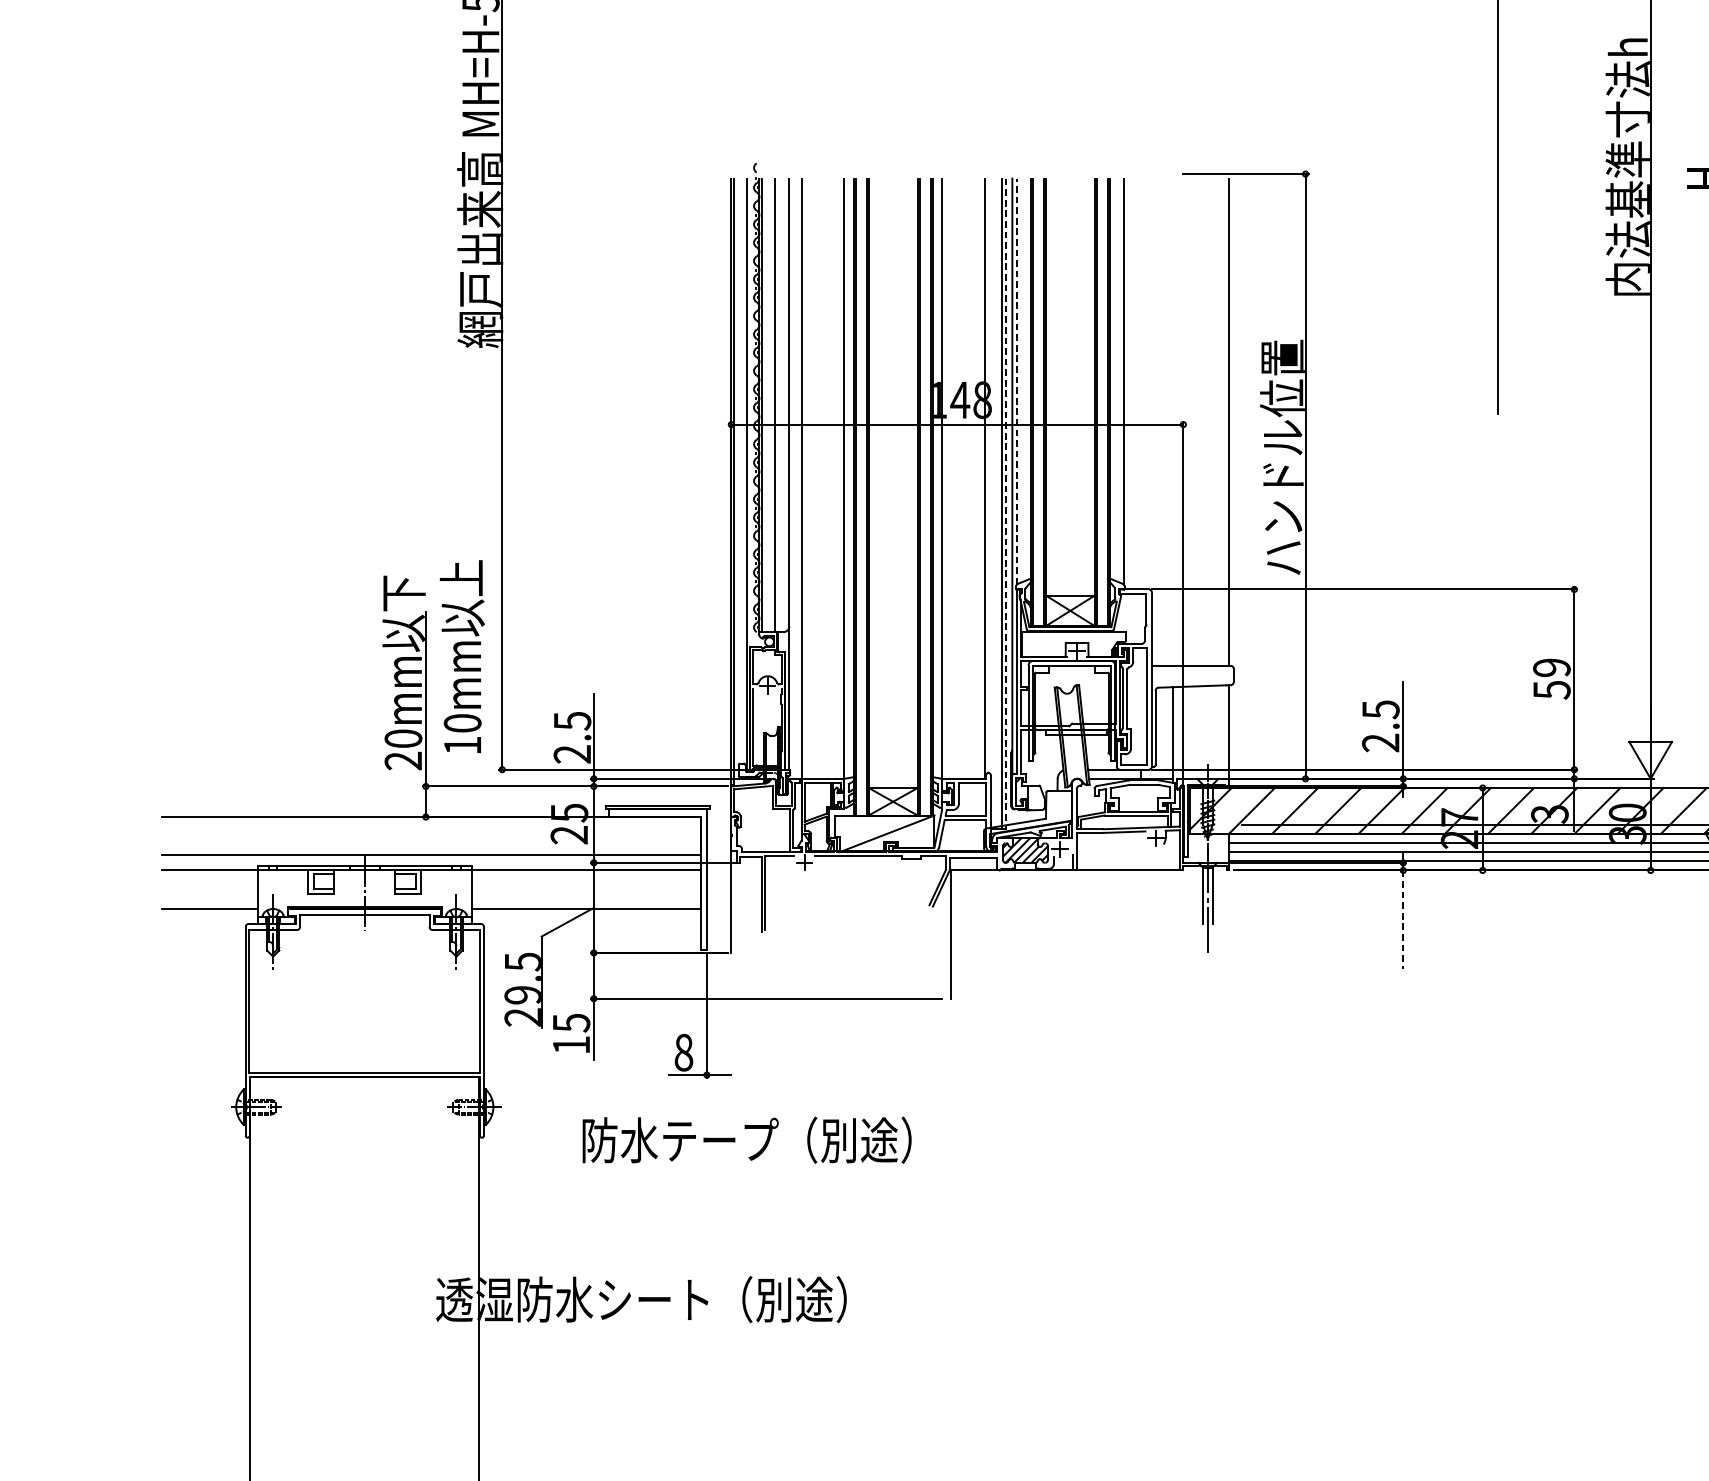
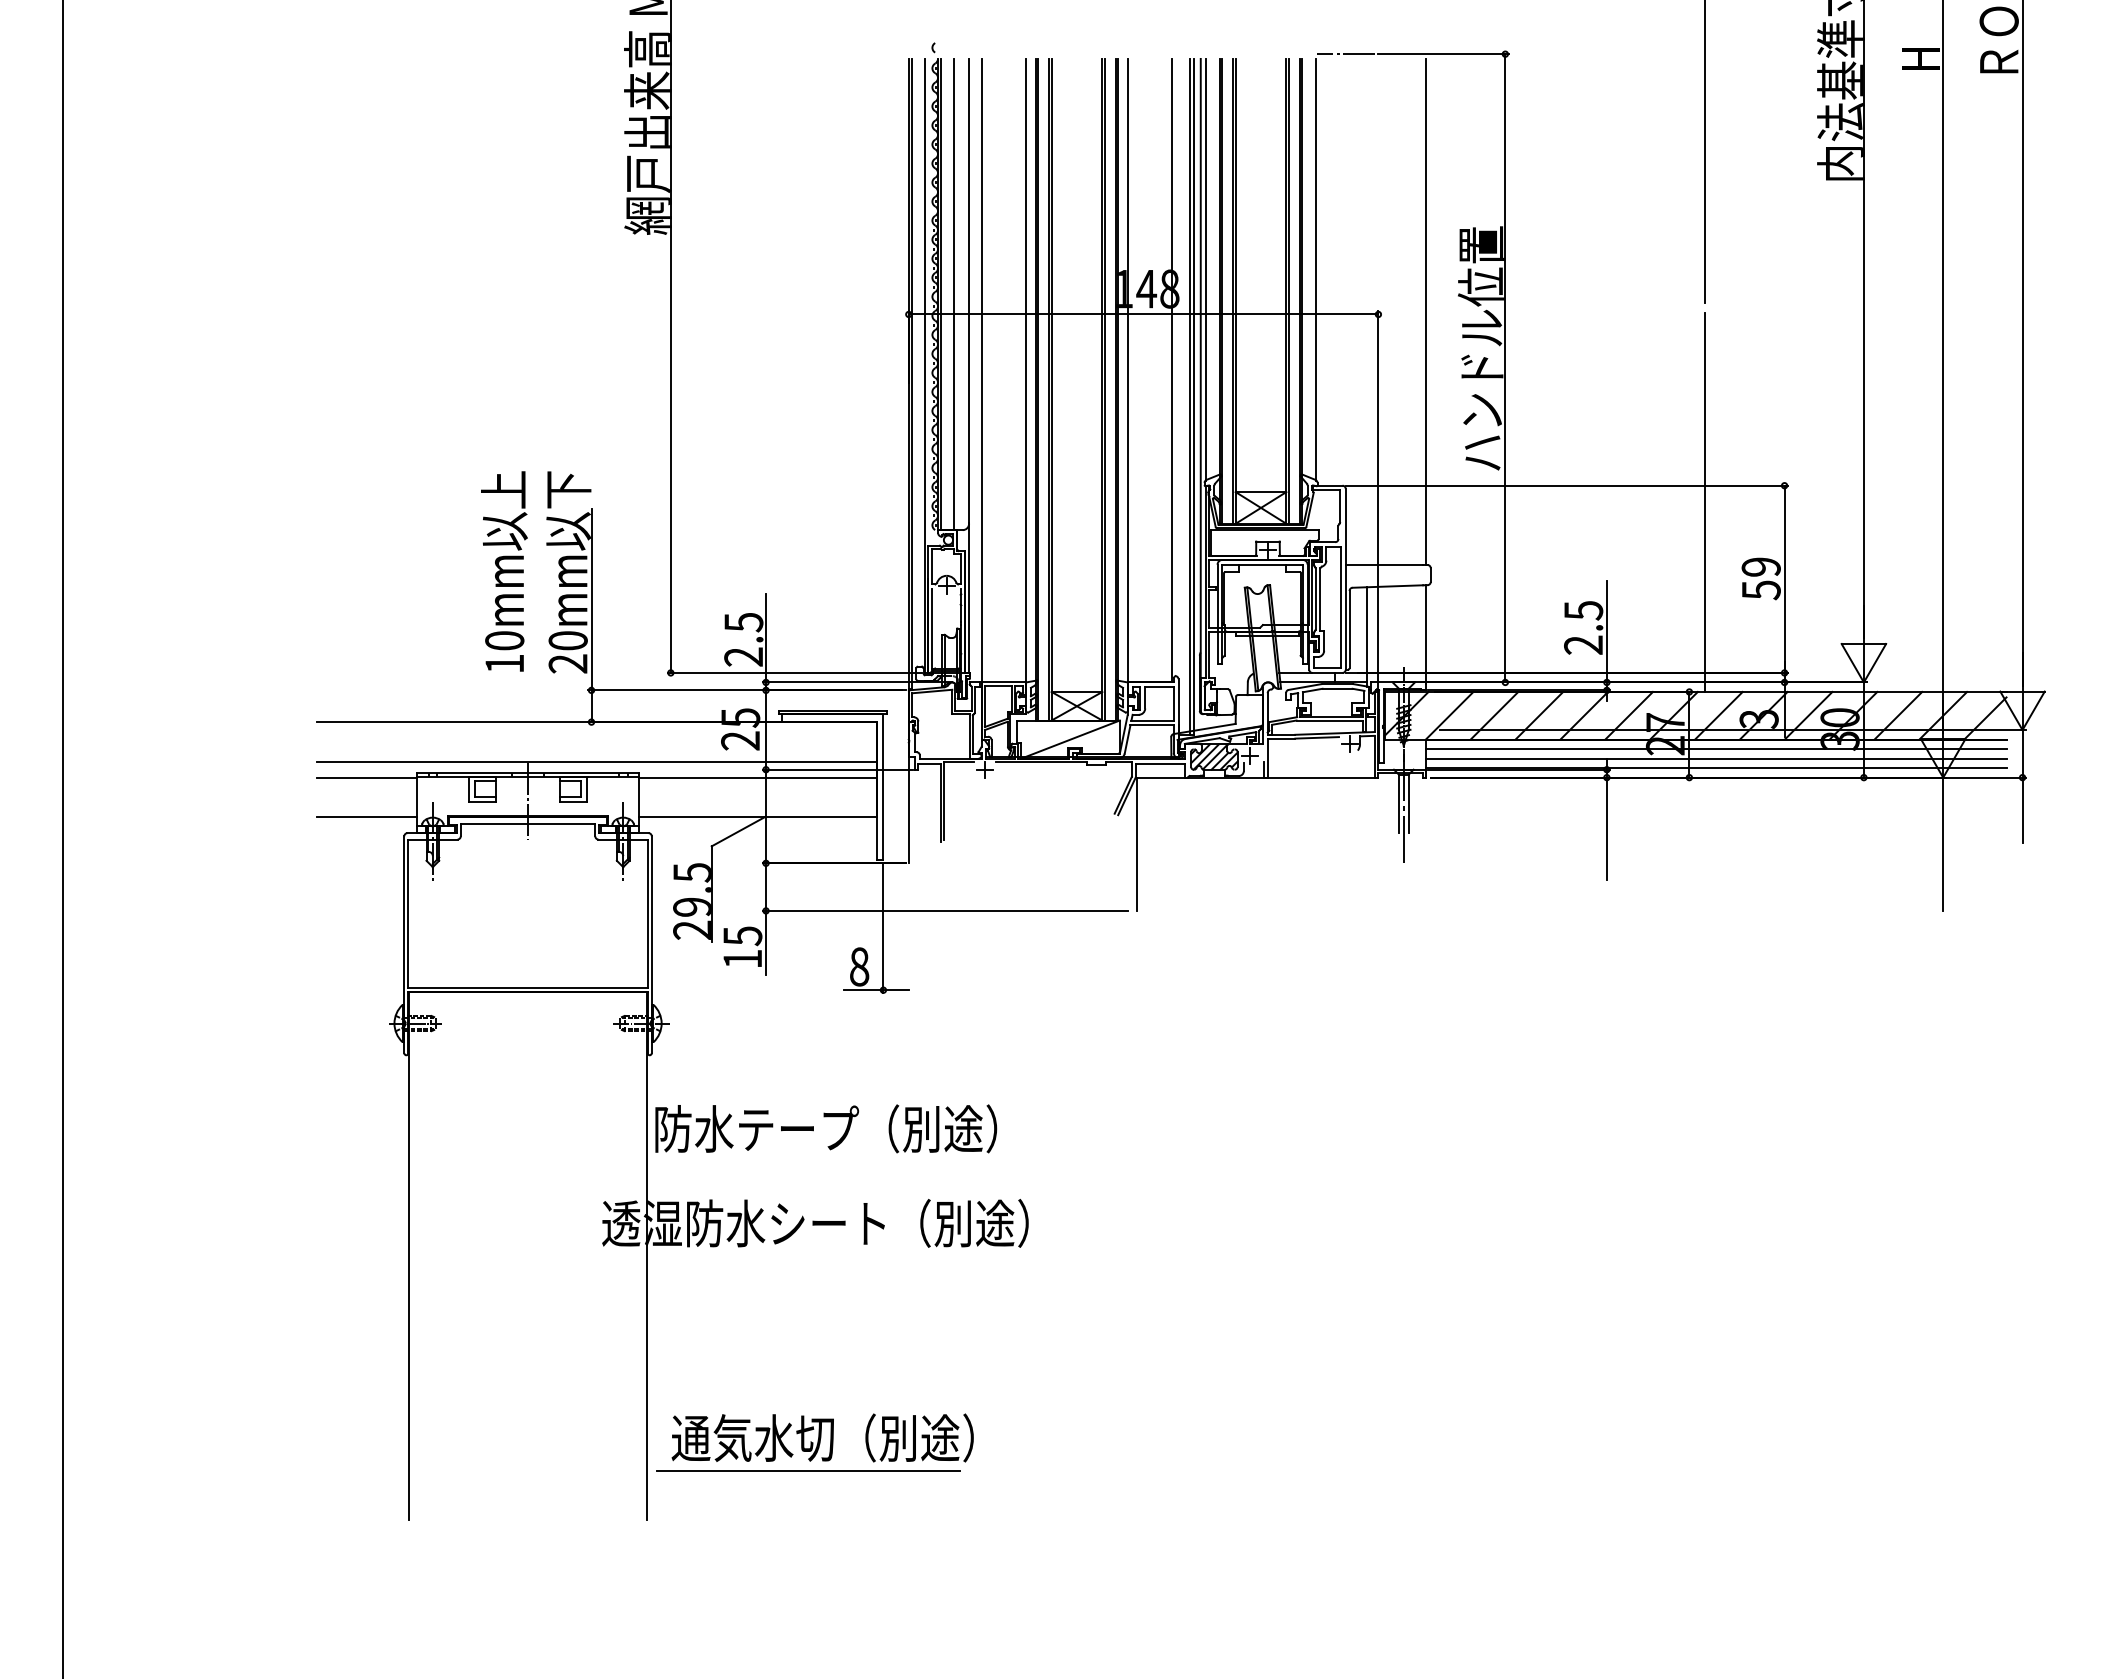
line: (1151, 174) -> (1345, 54), added
line: (1016, 381) -> (1205, 269), dashed -> solid
line: (1006, 503) -> (1194, 396), dashed -> solid
line: (1498, 604) -> (1705, 501), added
text: (462, 656) -> (504, 571), moved
line: (1402, 920) -> (1606, 829), dashed -> solid
text: (747, 1139) -> (826, 1128), moved

